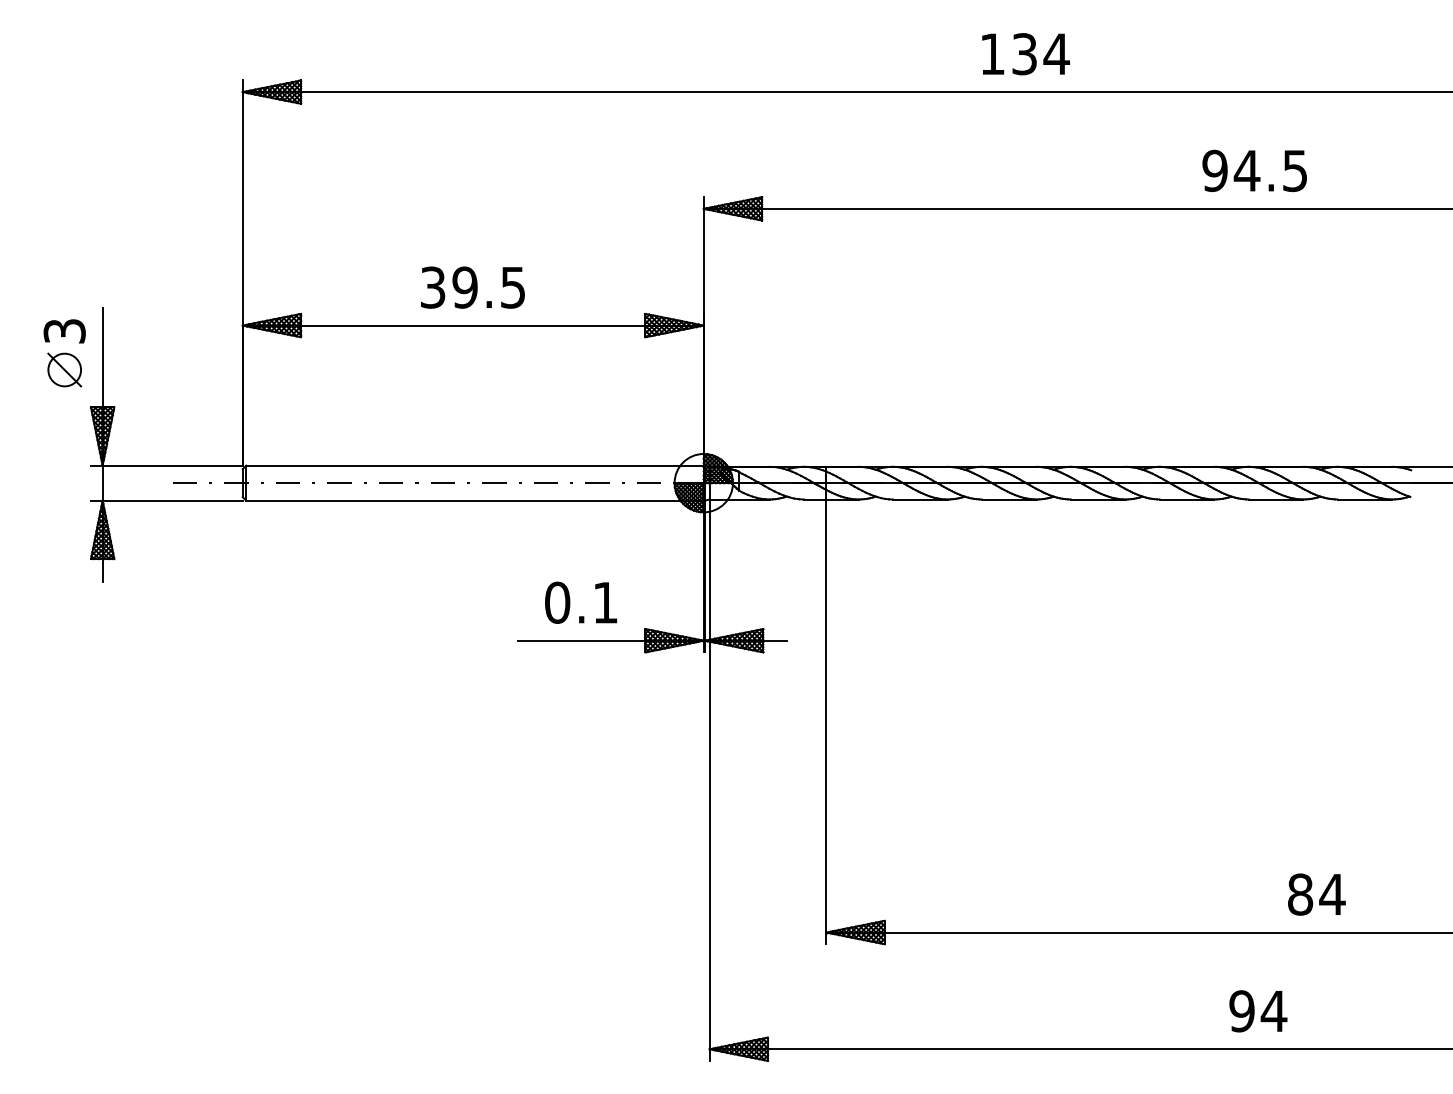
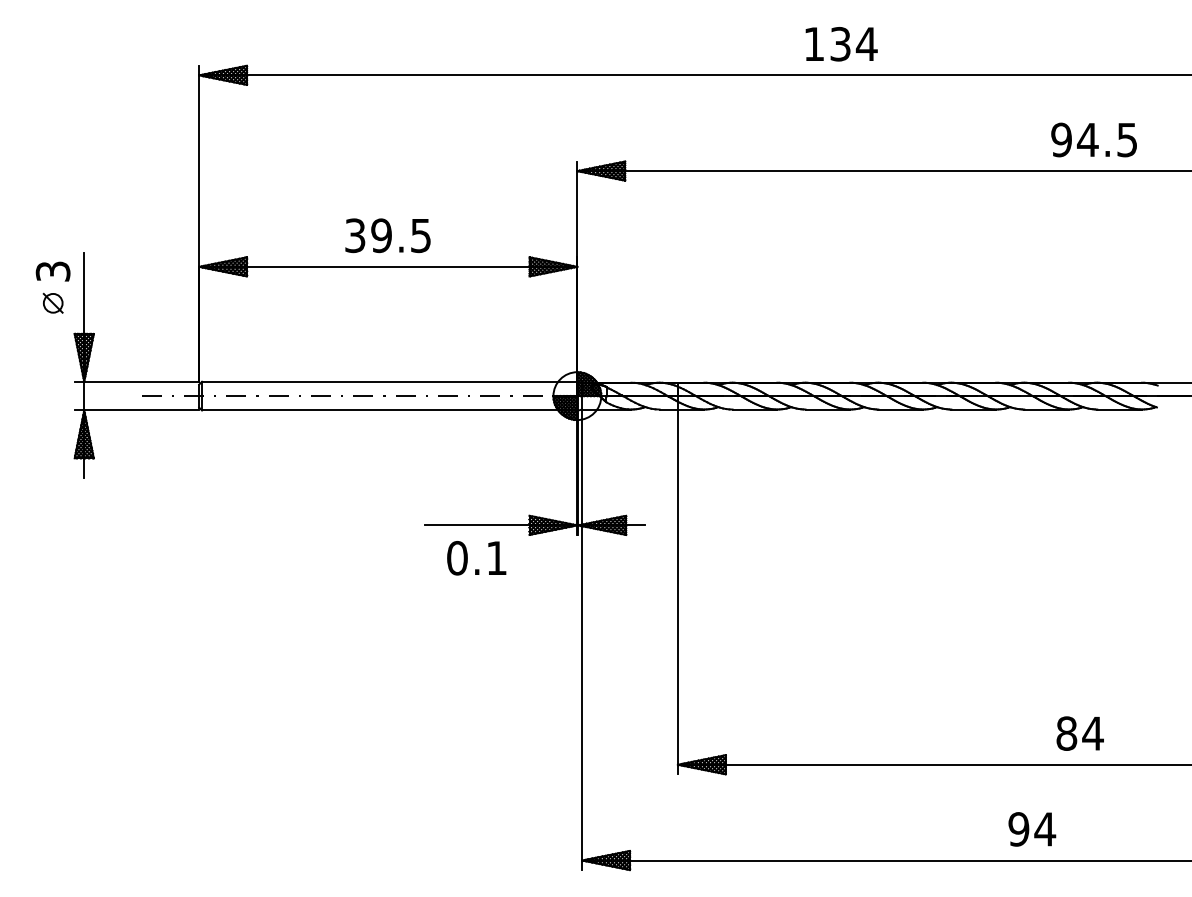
text: (1254, 170) -> (1093, 139), moved
part: (64, 369) -> (52, 302), size x0.7
text: (581, 602) -> (477, 558), moved

